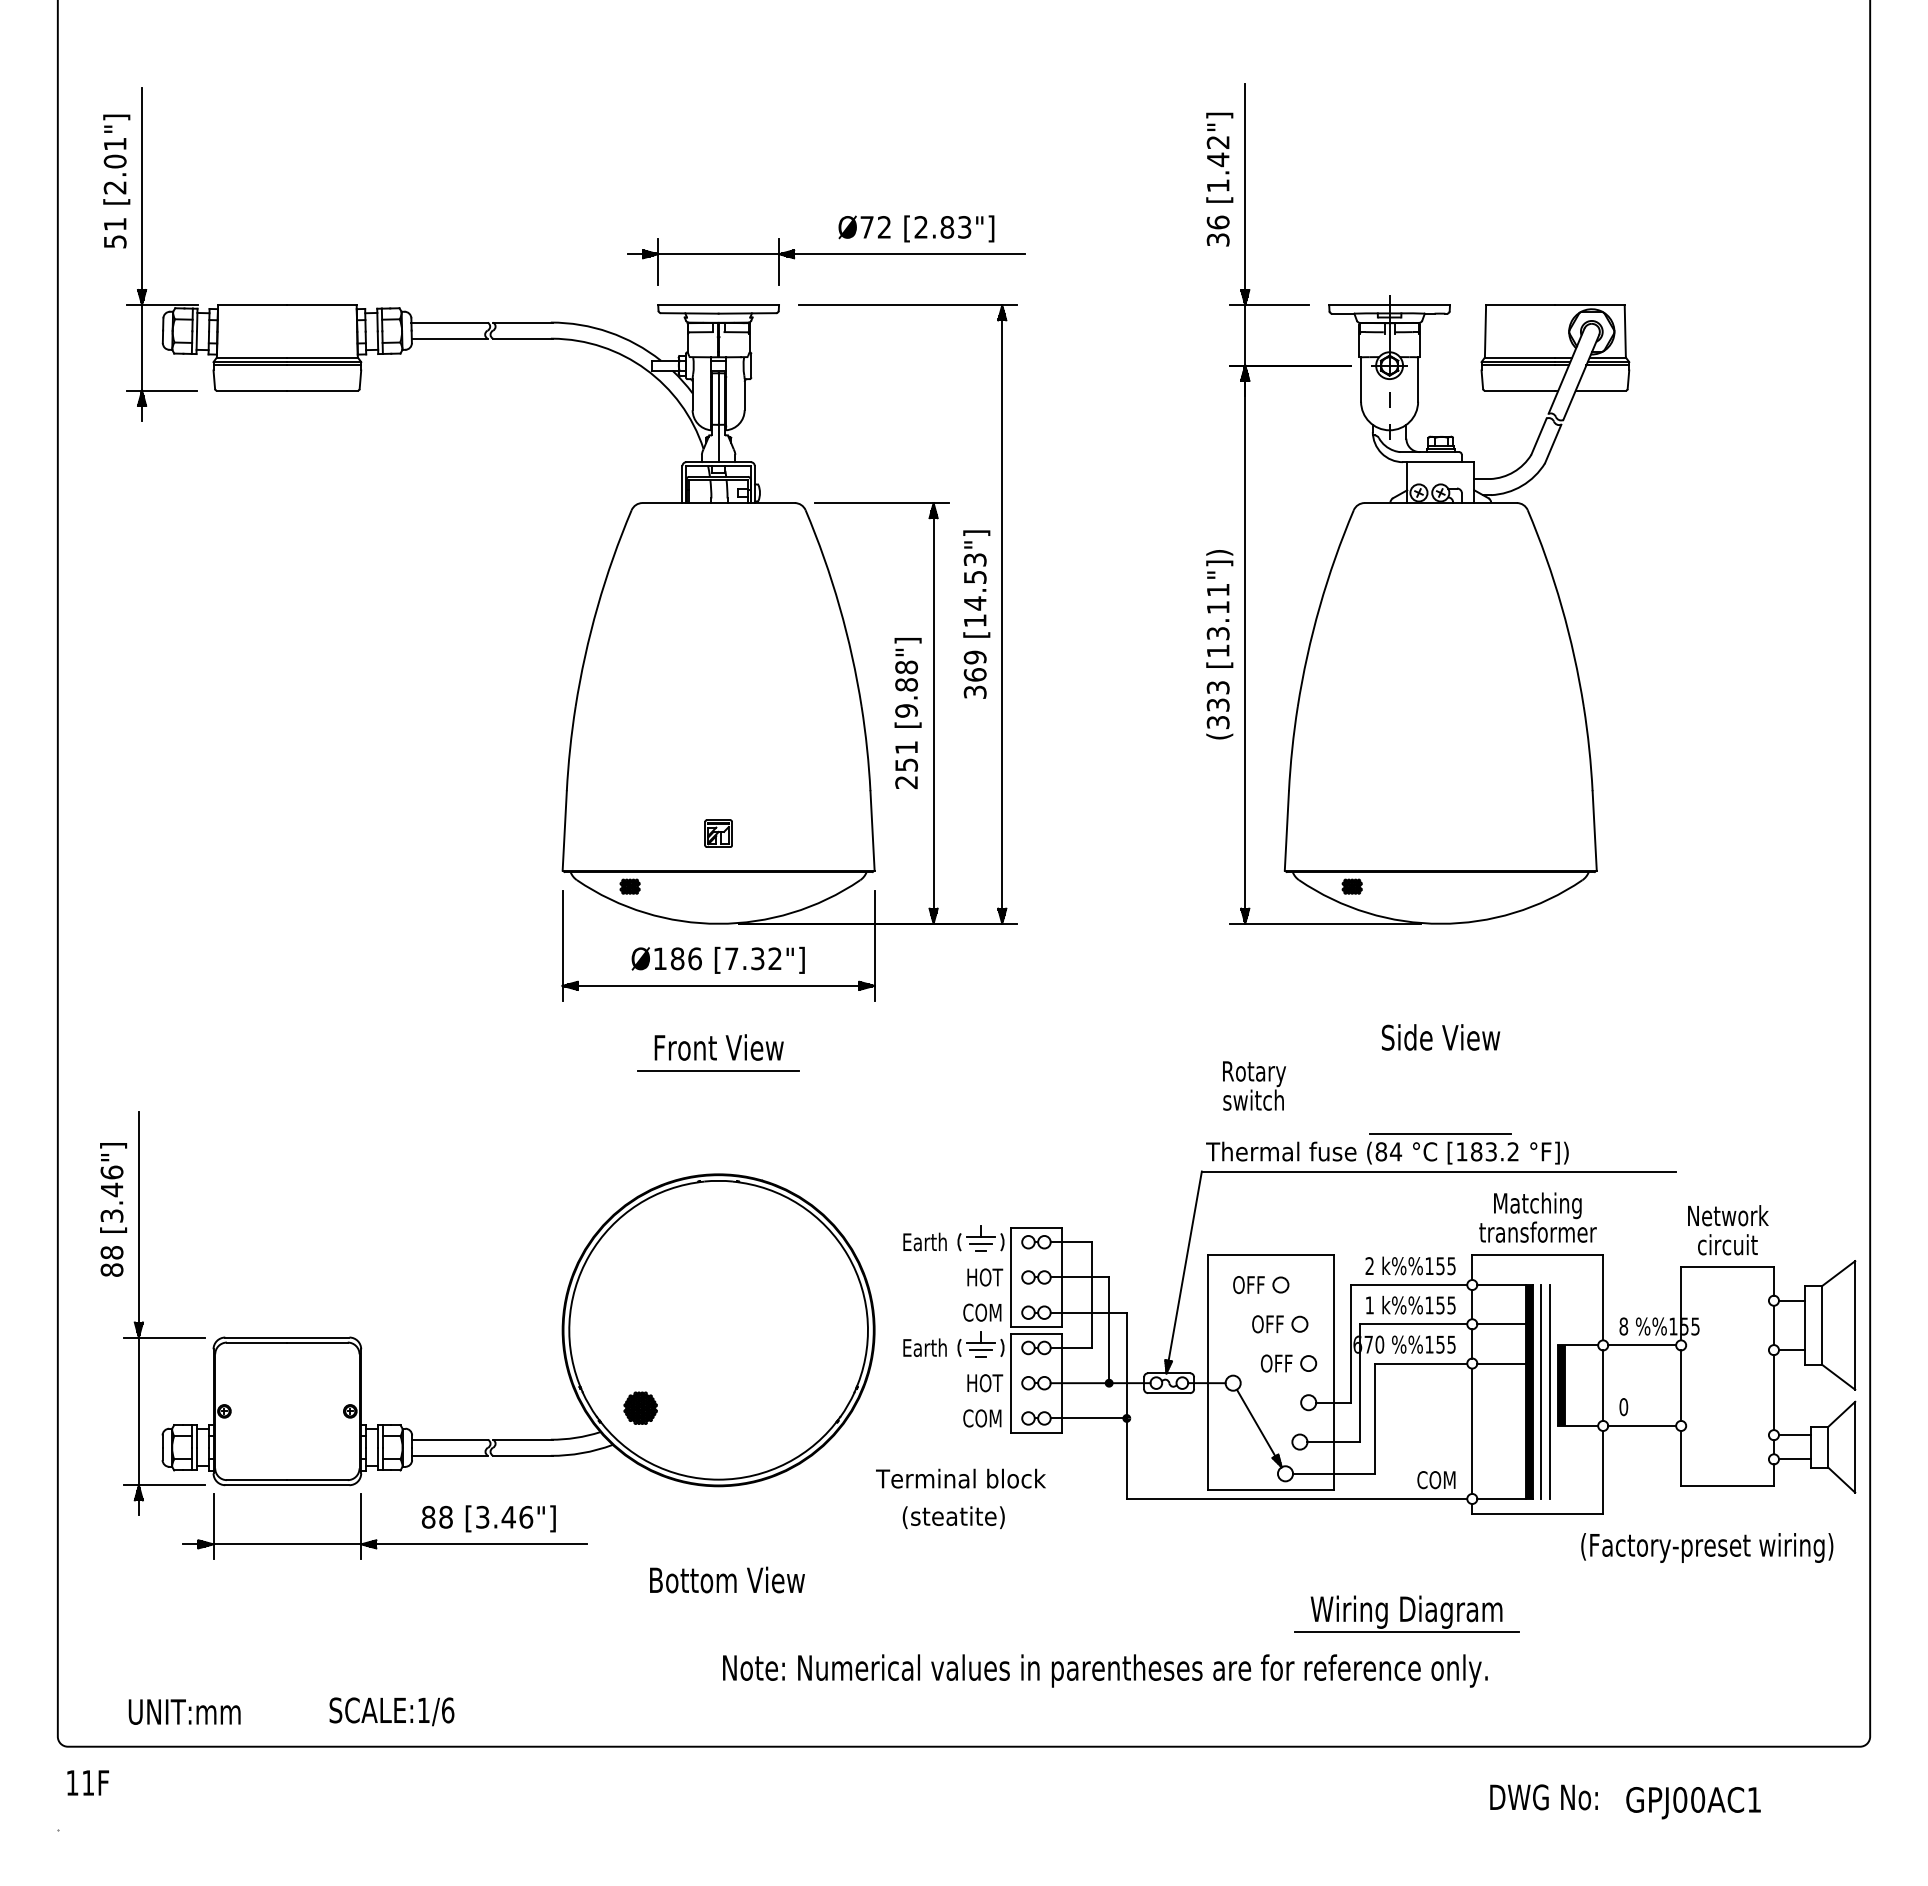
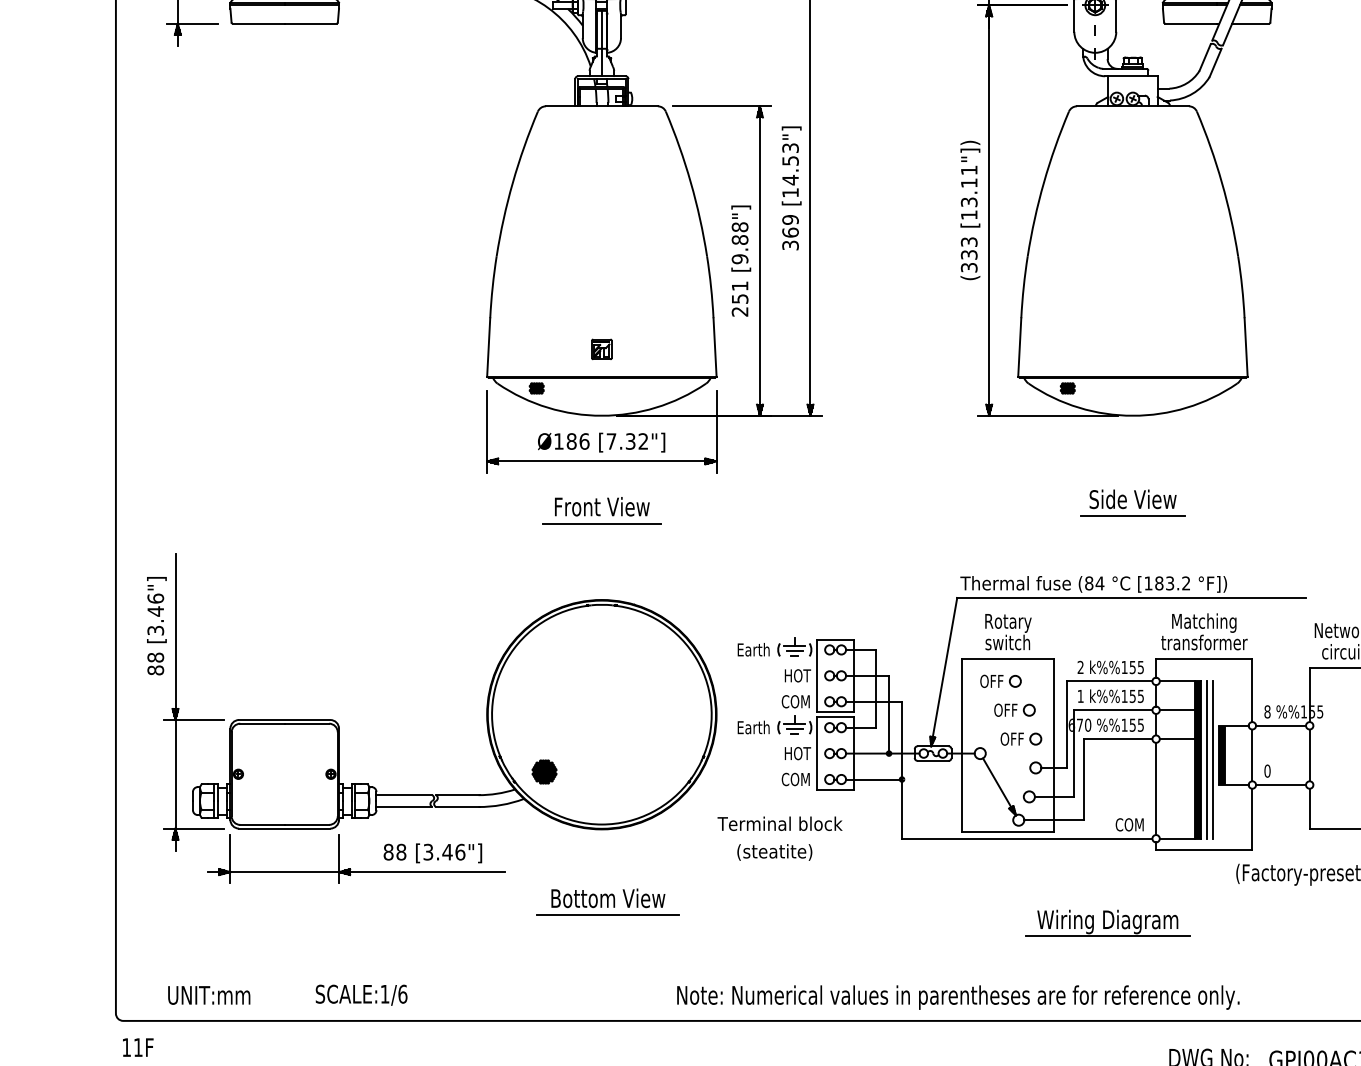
text: (1254, 1085) -> (1008, 631), moved
line: (1440, 1133) -> (1132, 515), moved
line: (726, 1602) -> (607, 914), added
text: (1105, 1670) -> (958, 997), moved

